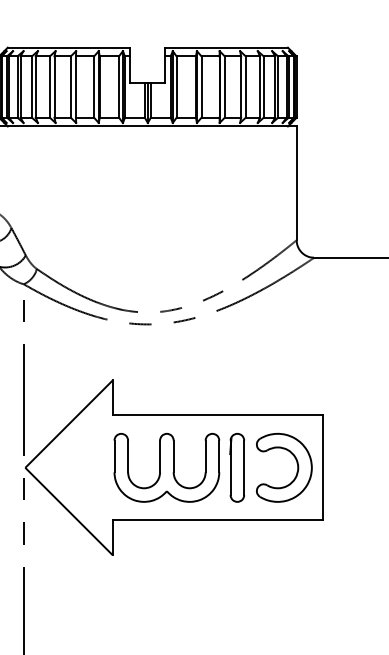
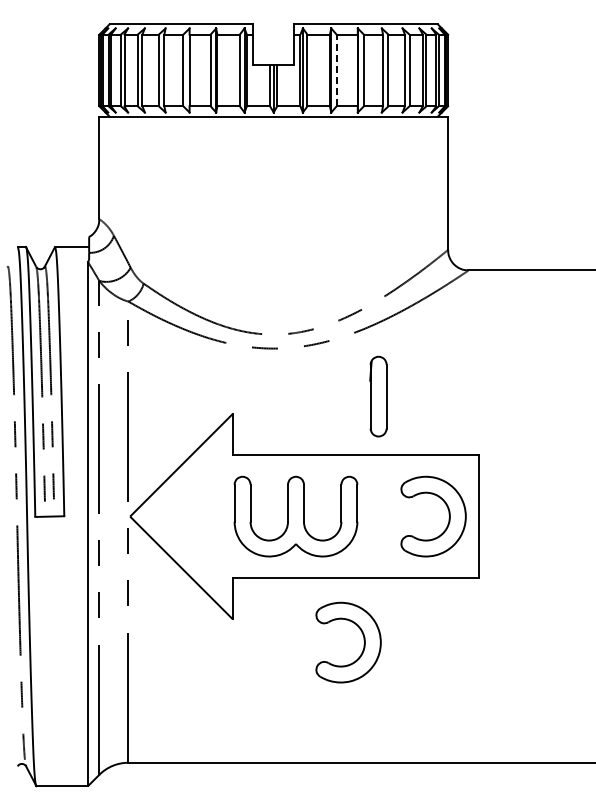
line: (201, 87) -> (336, 70), solid -> dashed
part: (237, 467) -> (378, 396), moved
part: (224, 573) -> (363, 640), added

